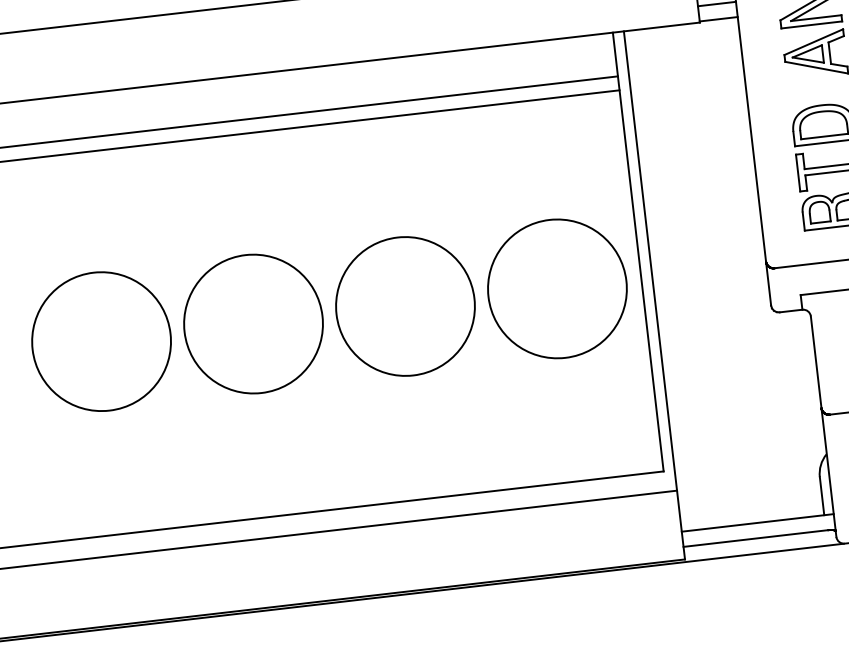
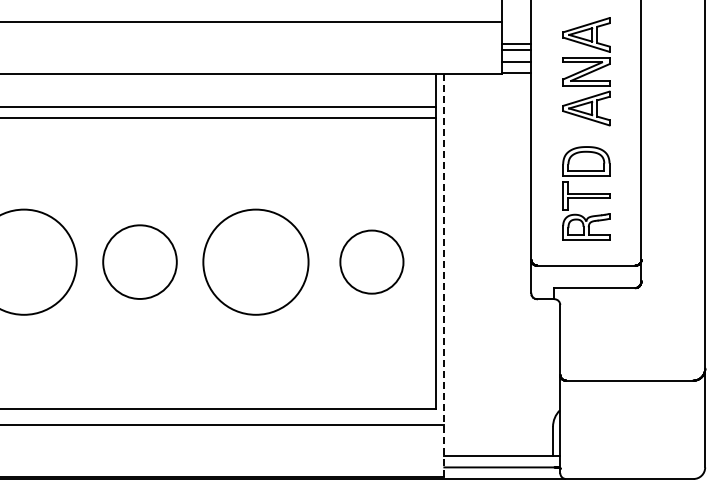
circle: (556, 288) -> (371, 261), size x0.6
line: (654, 296) -> (444, 276), solid -> dashed
circle: (252, 323) -> (139, 261), size x0.7

